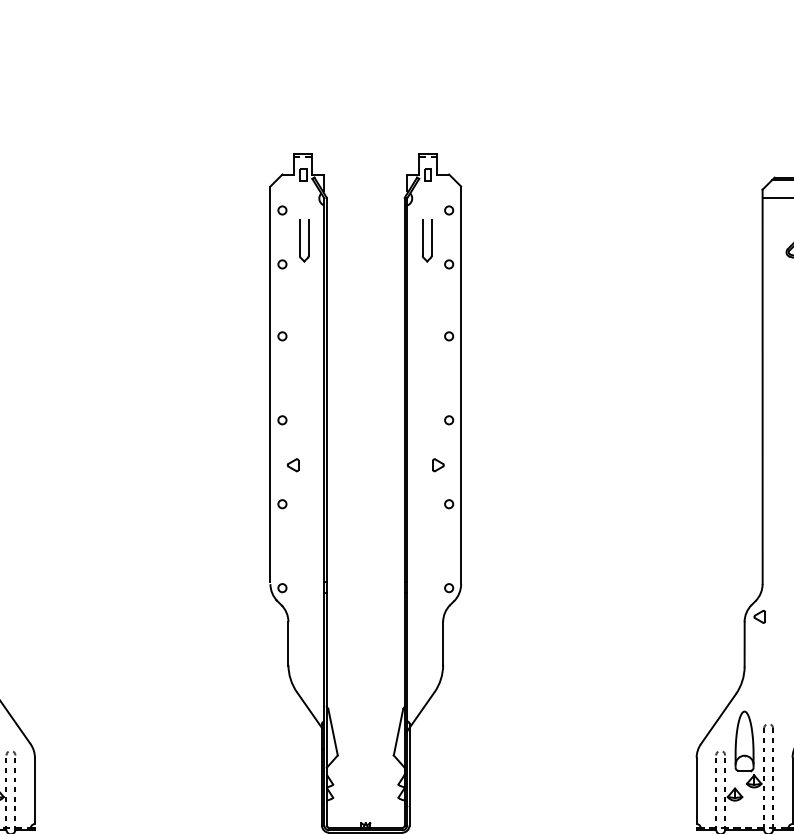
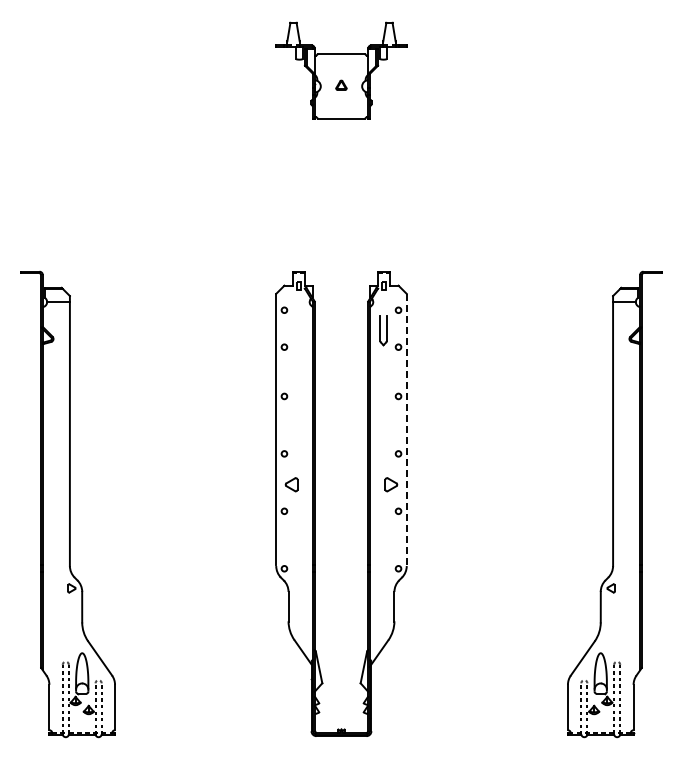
part: (304, 240) -> (299, 330), removed
line: (460, 386) -> (406, 430), solid -> dashed
part: (292, 465) -> (291, 484), size x1.6
part: (437, 465) -> (390, 484), size x1.6

